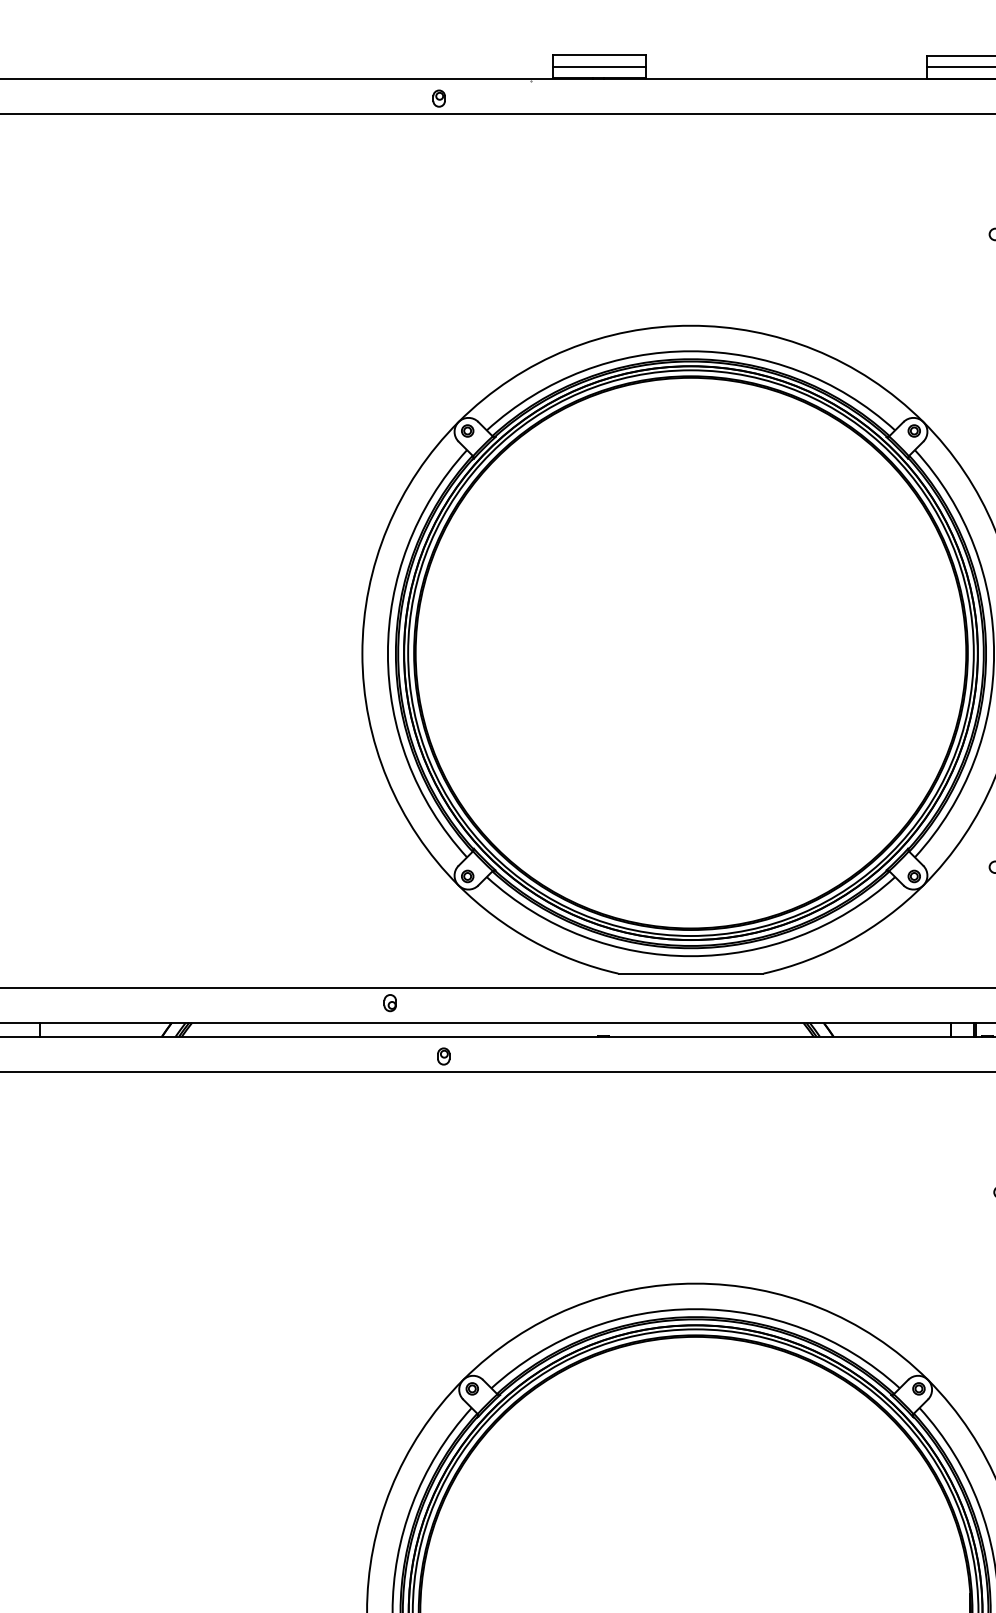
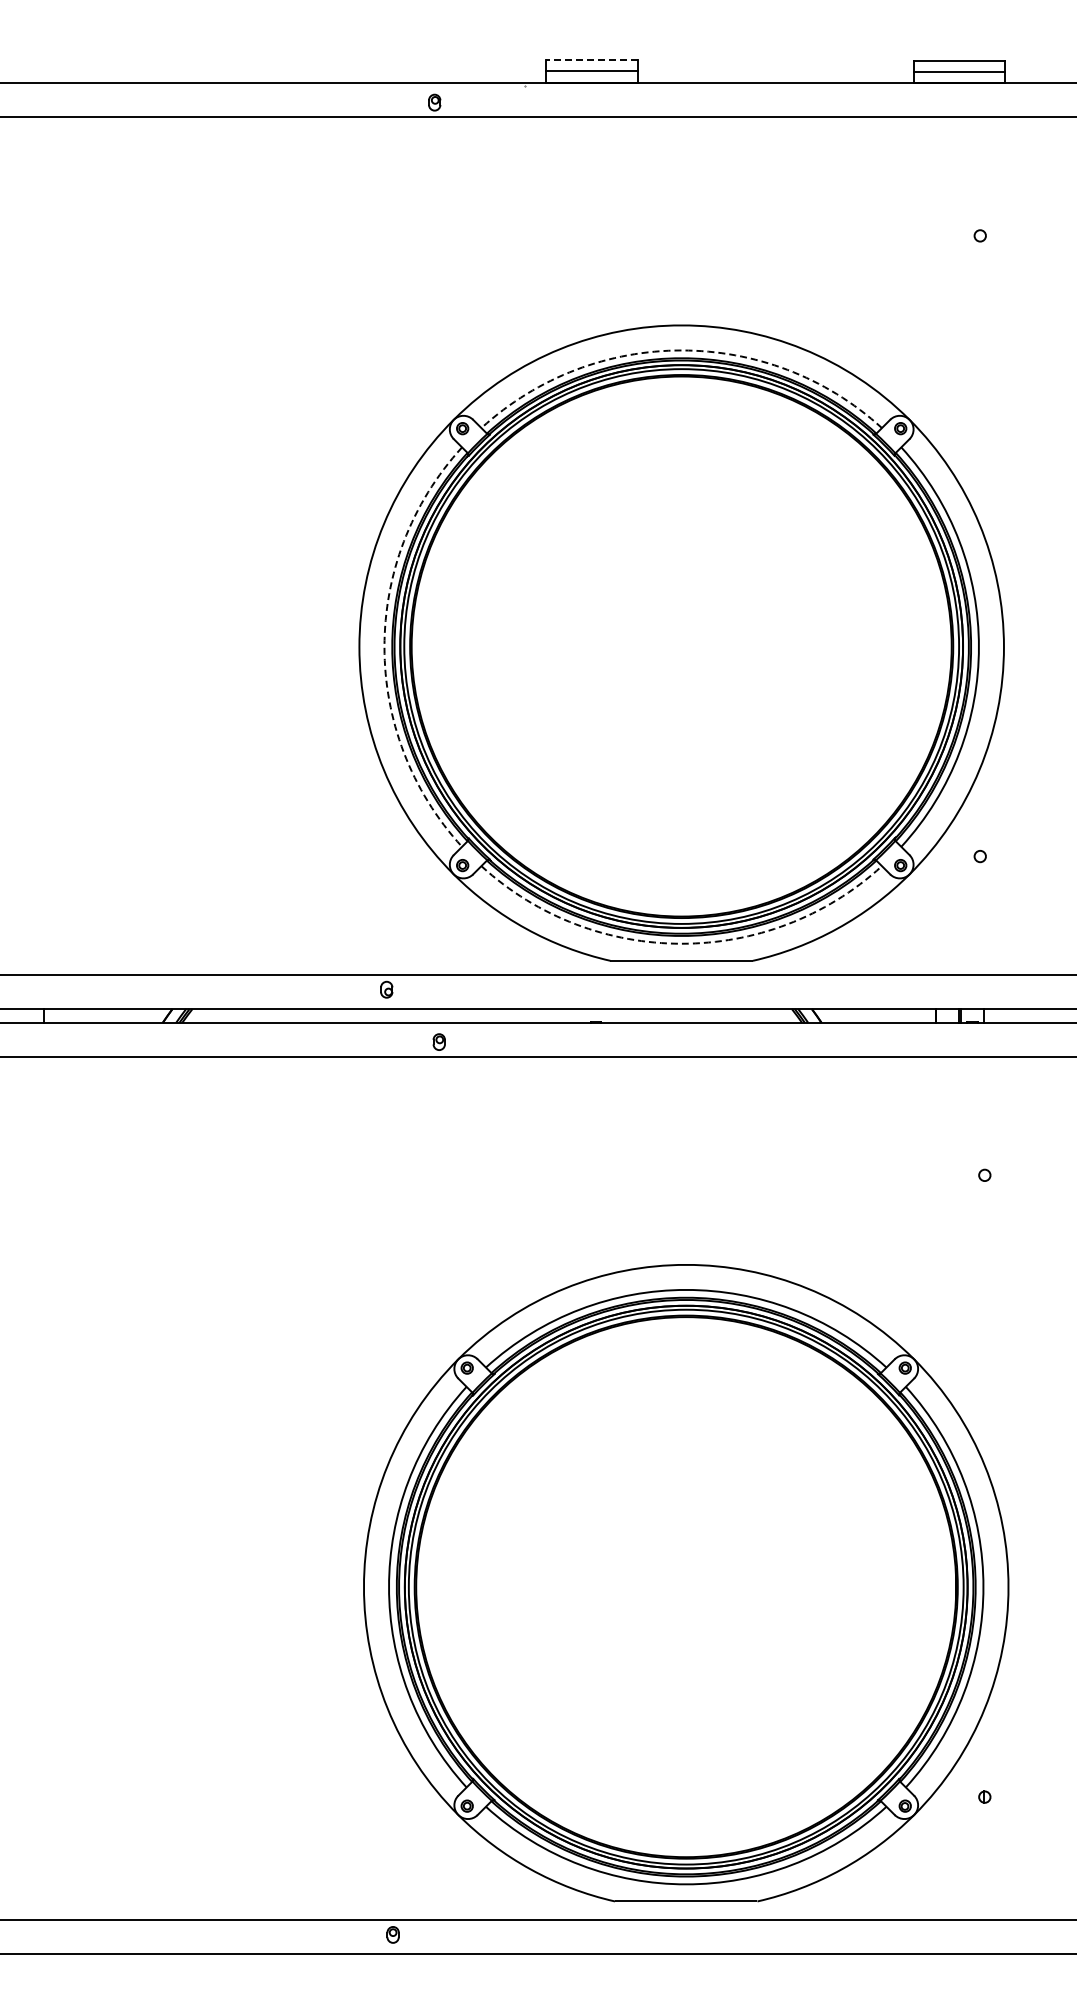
line: (599, 55) -> (591, 60), solid -> dashed
arc: (690, 351) -> (681, 350), solid -> dashed
arc: (387, 654) -> (384, 647), solid -> dashed
arc: (690, 955) -> (681, 943), solid -> dashed

